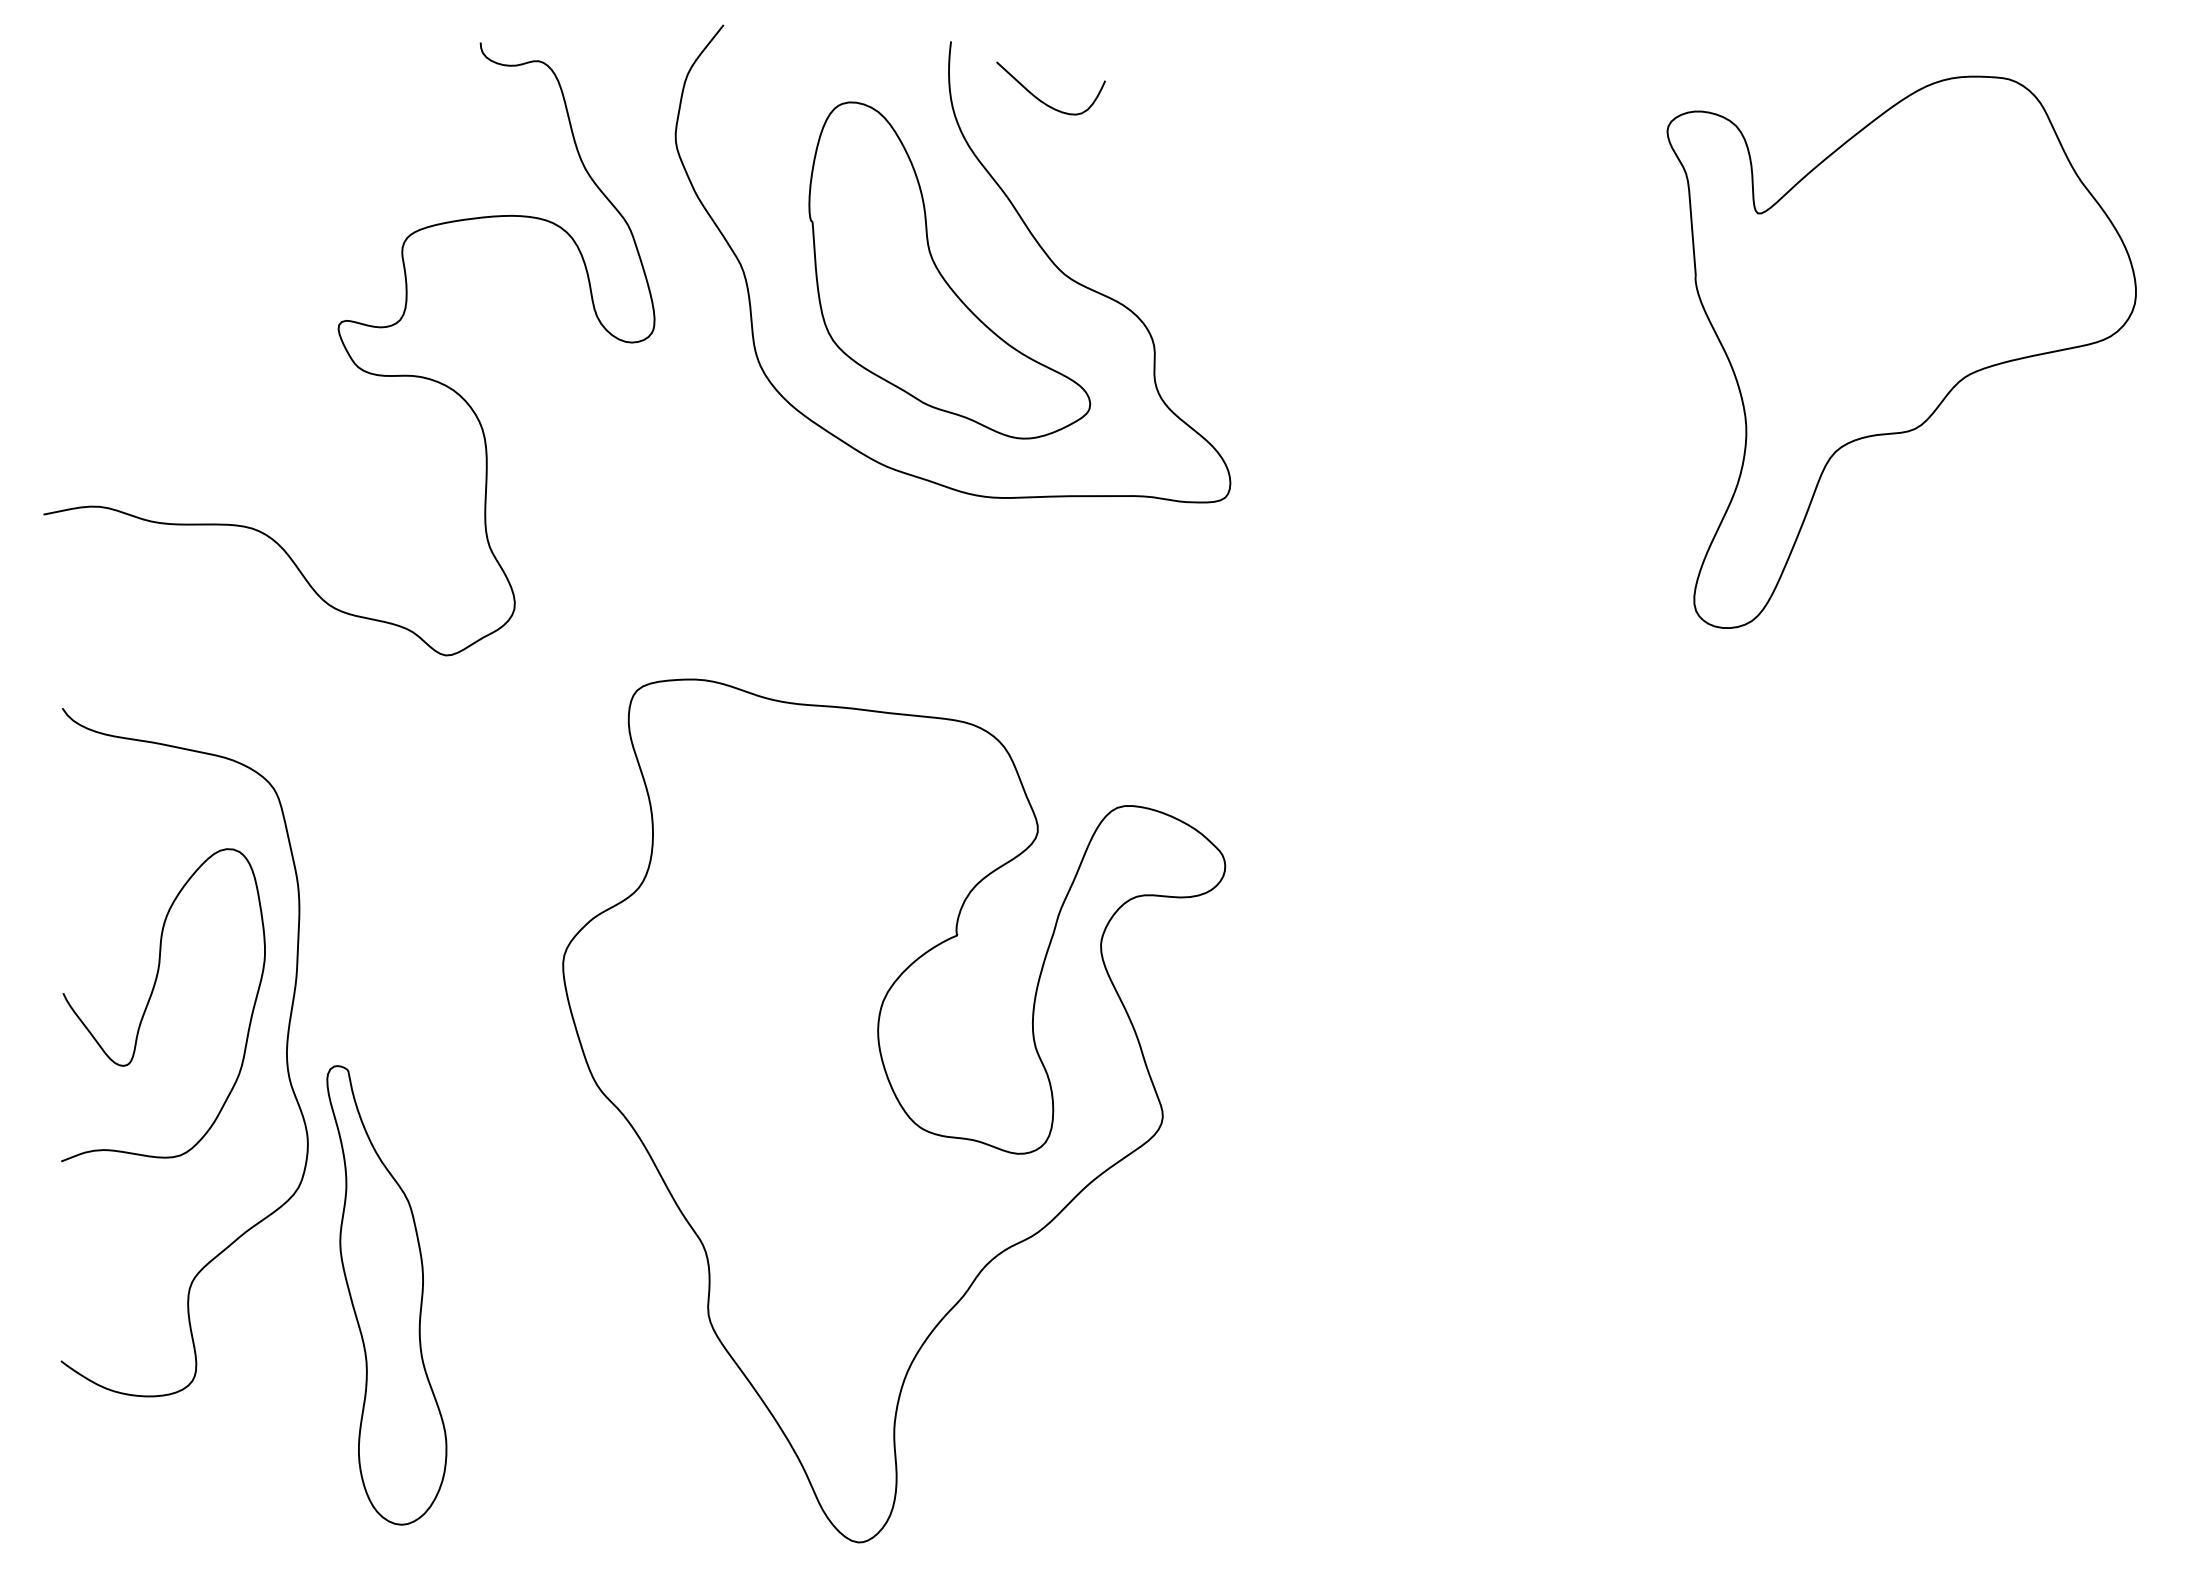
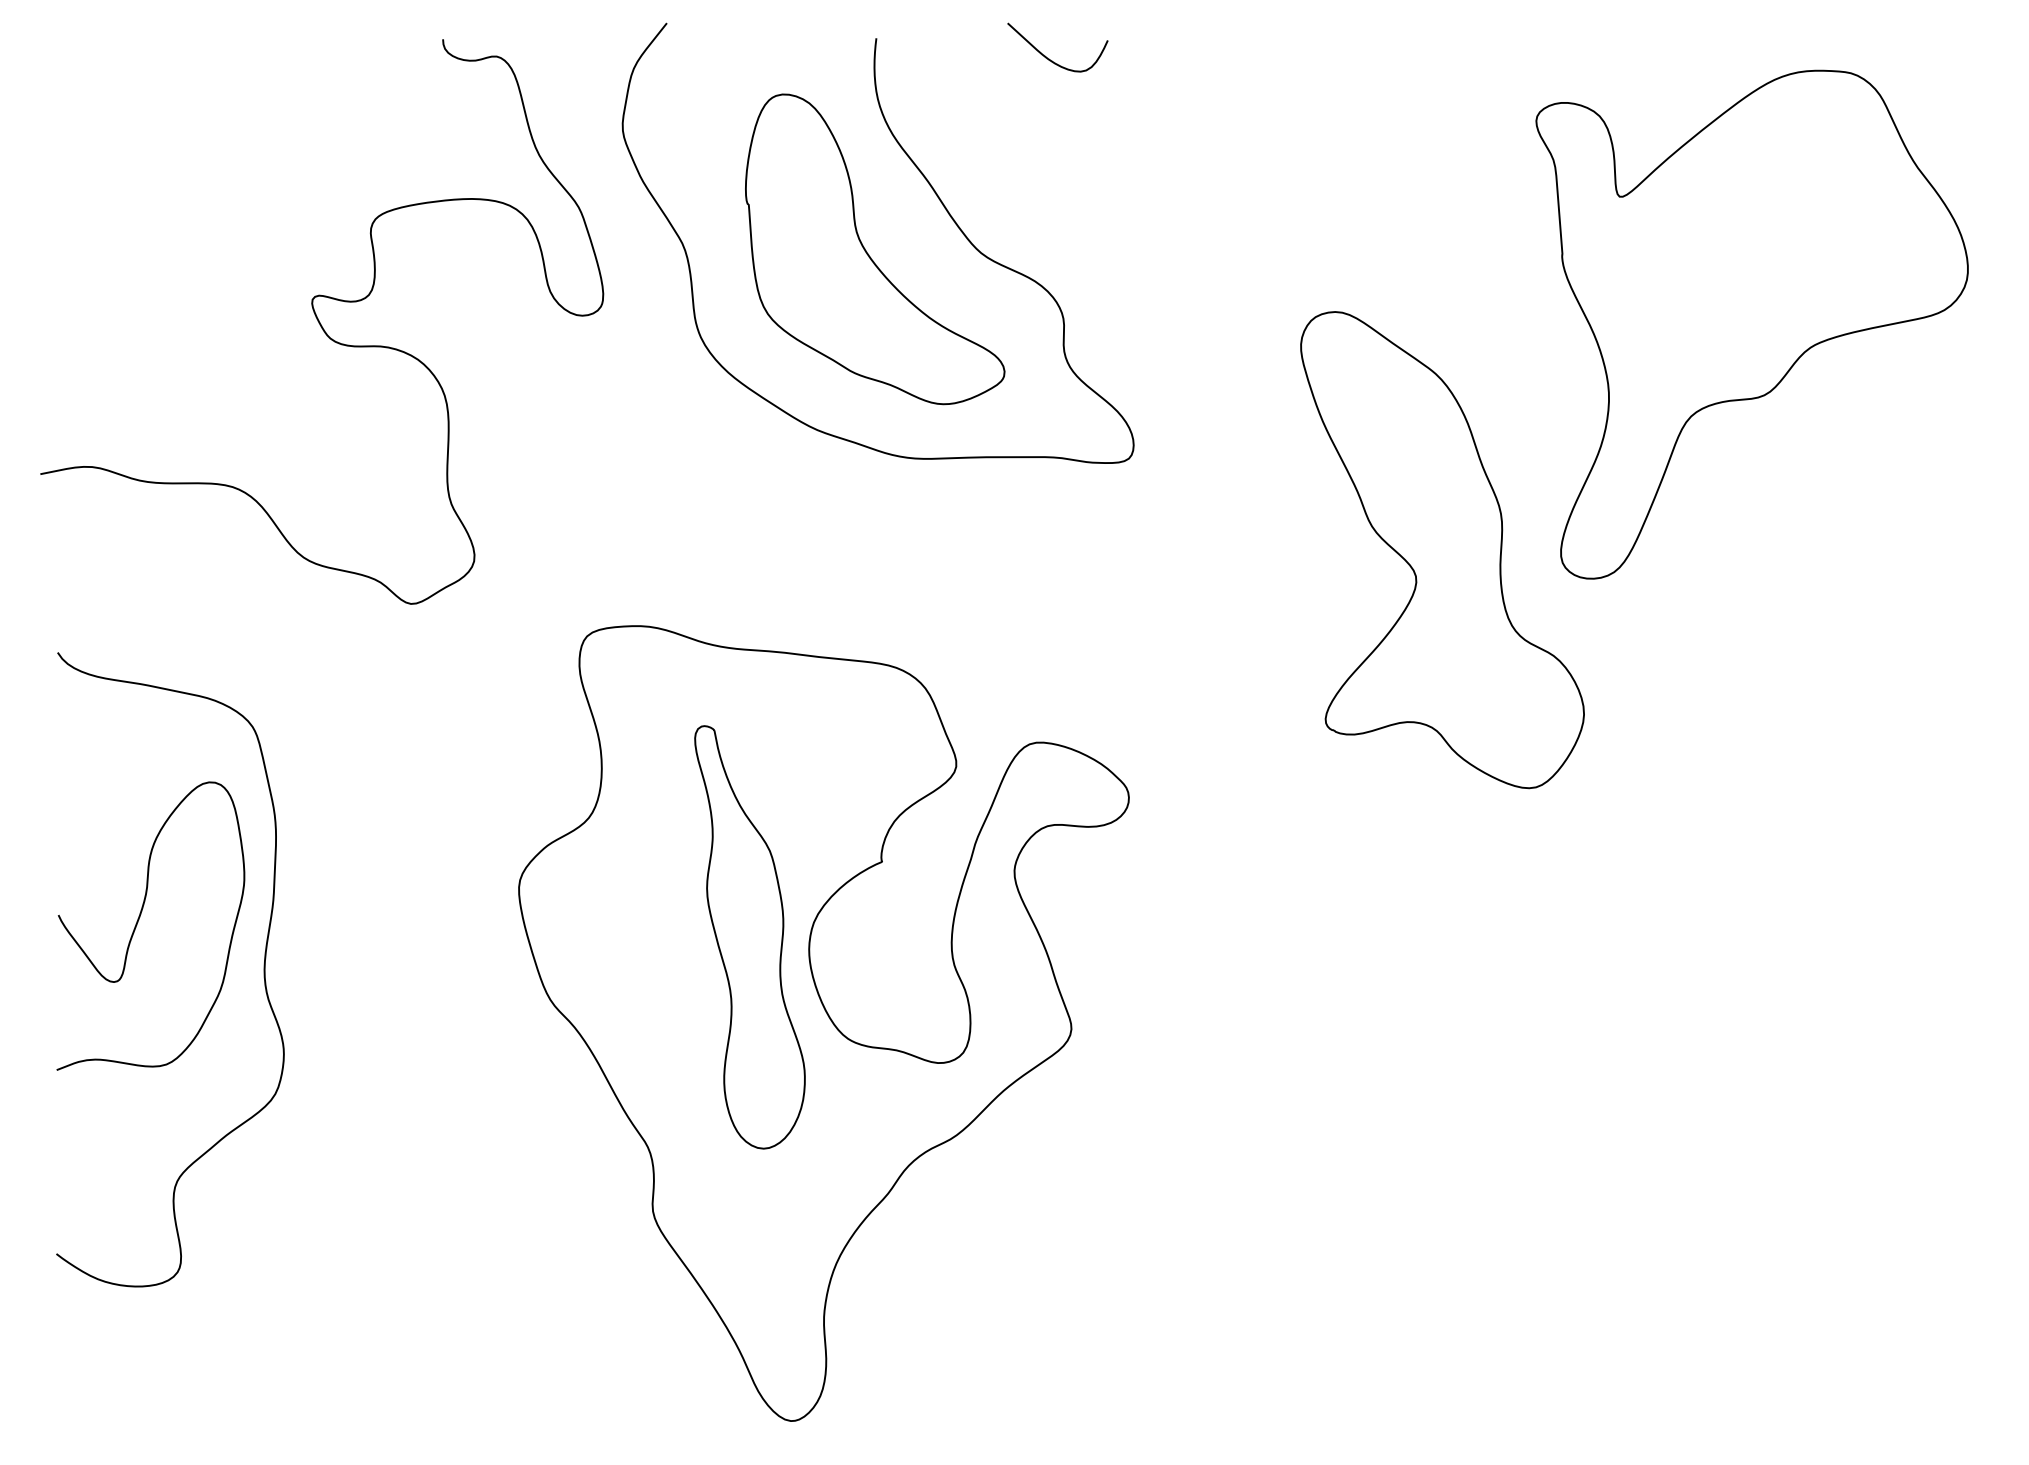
curve: (1043, 101) -> (1050, 59), moved
part: (1565, 596) -> (1442, 549), added
part: (386, 1295) -> (749, 937), moved

